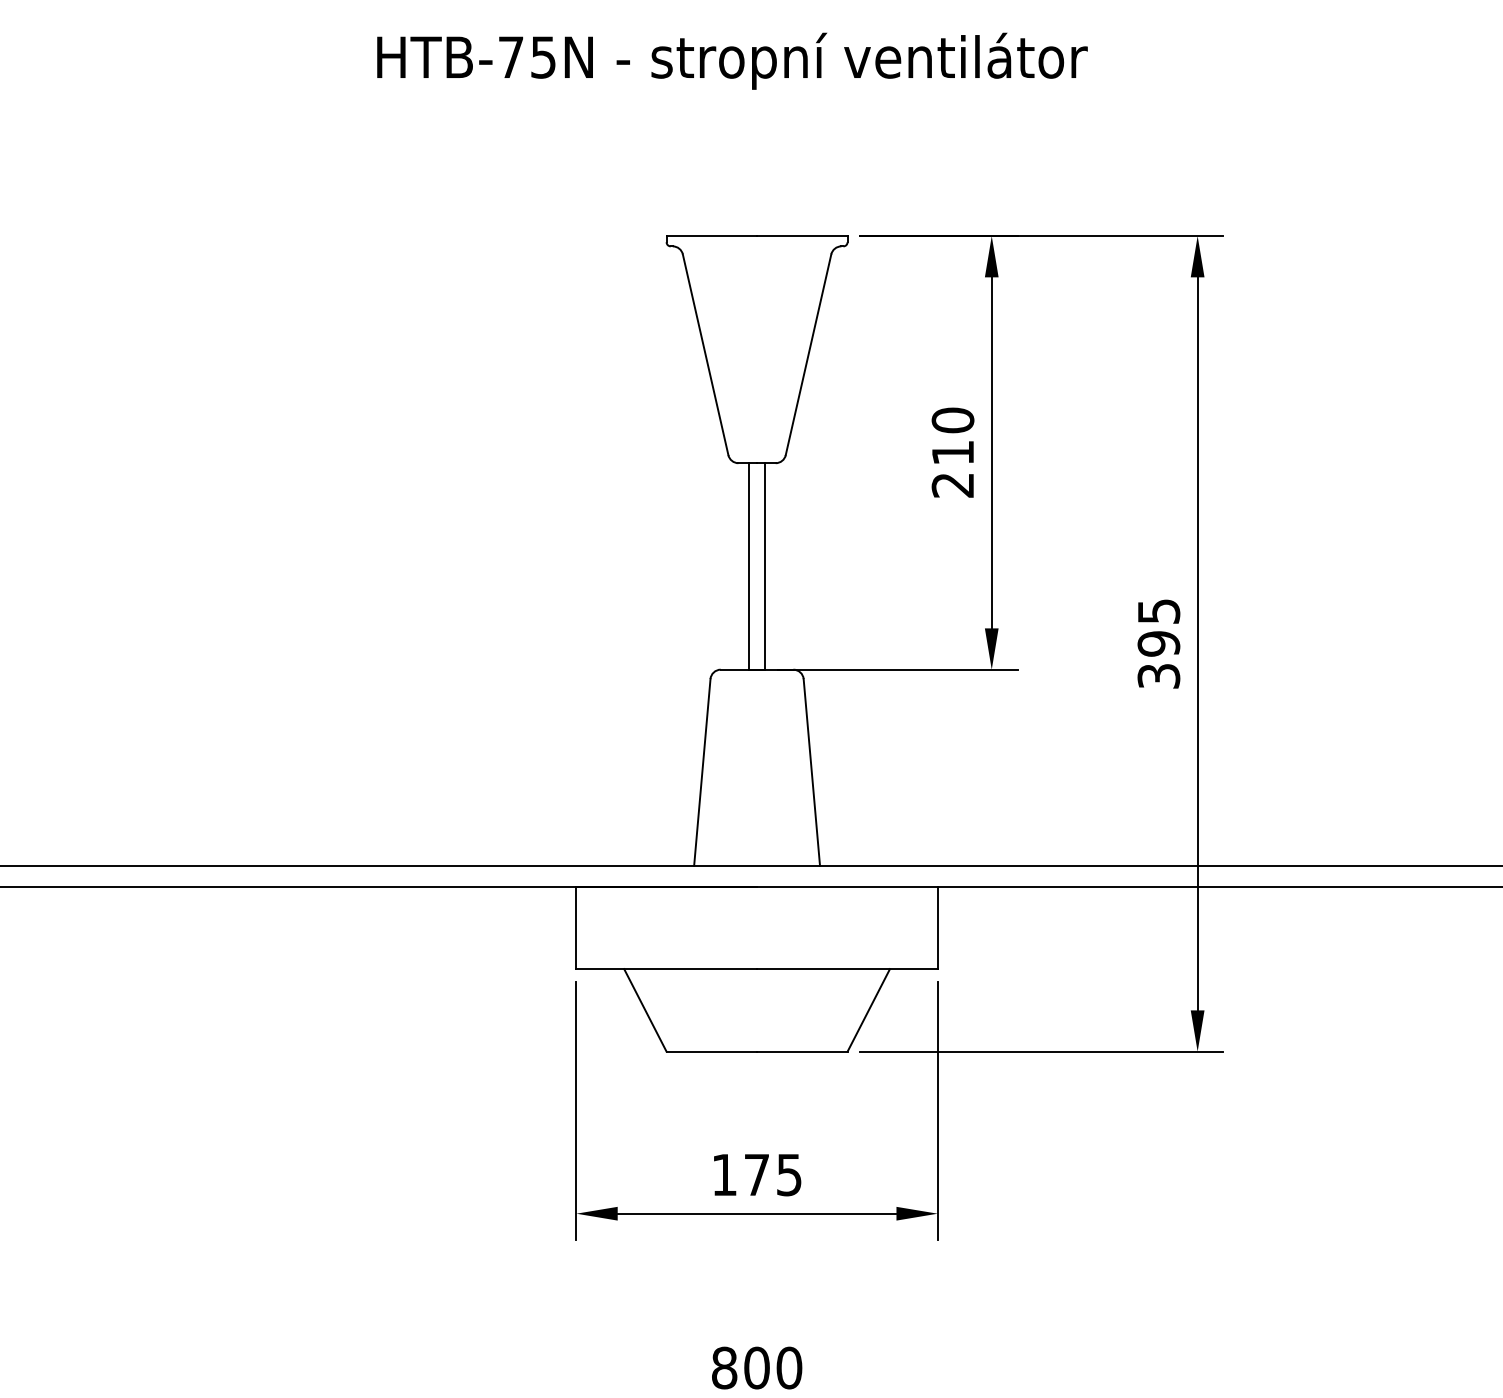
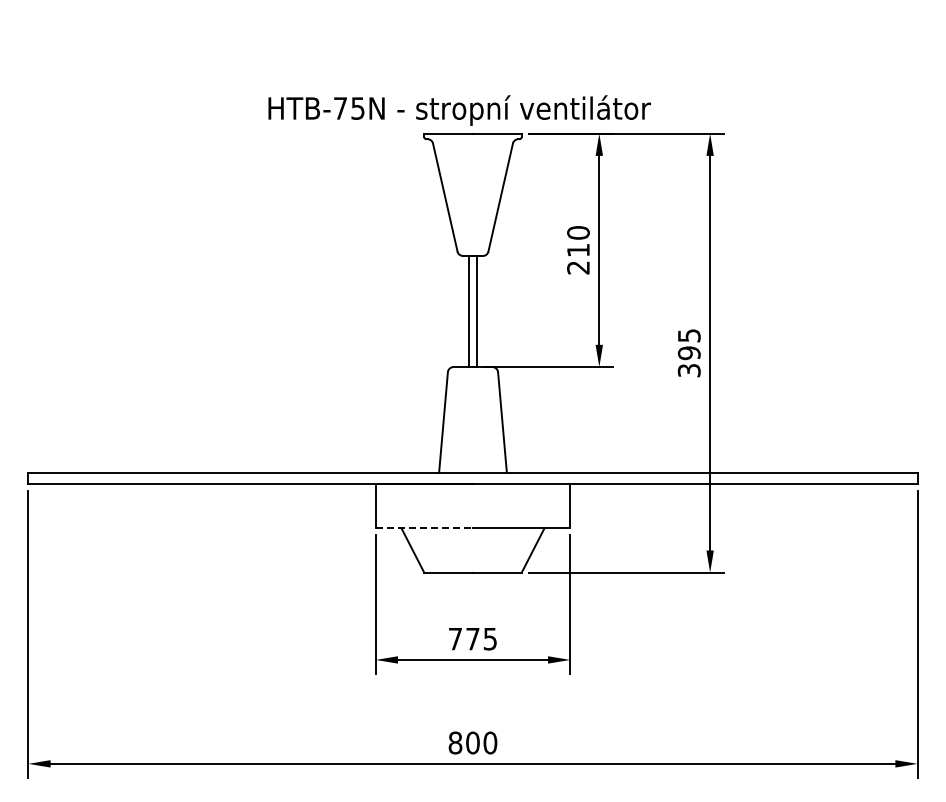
text: (732, 61) -> (459, 110), moved
line: (666, 969) -> (424, 528), solid -> dashed
text: (724, 1175) -> (455, 639), 175 -> 775

